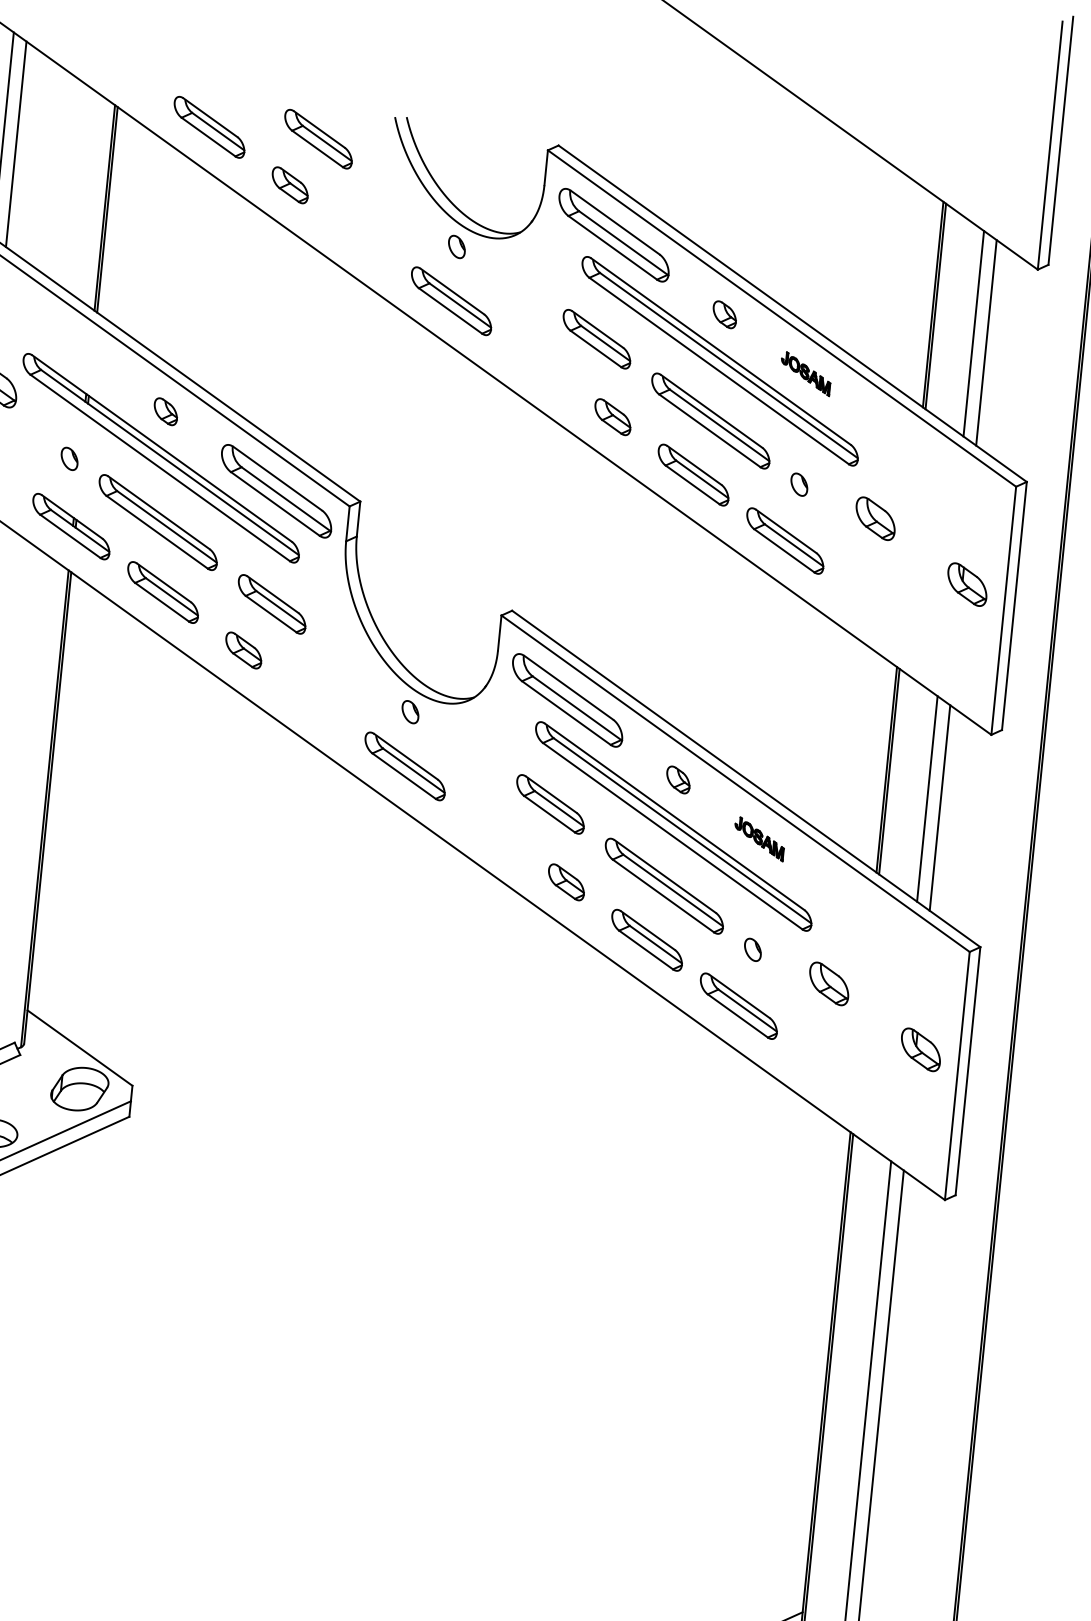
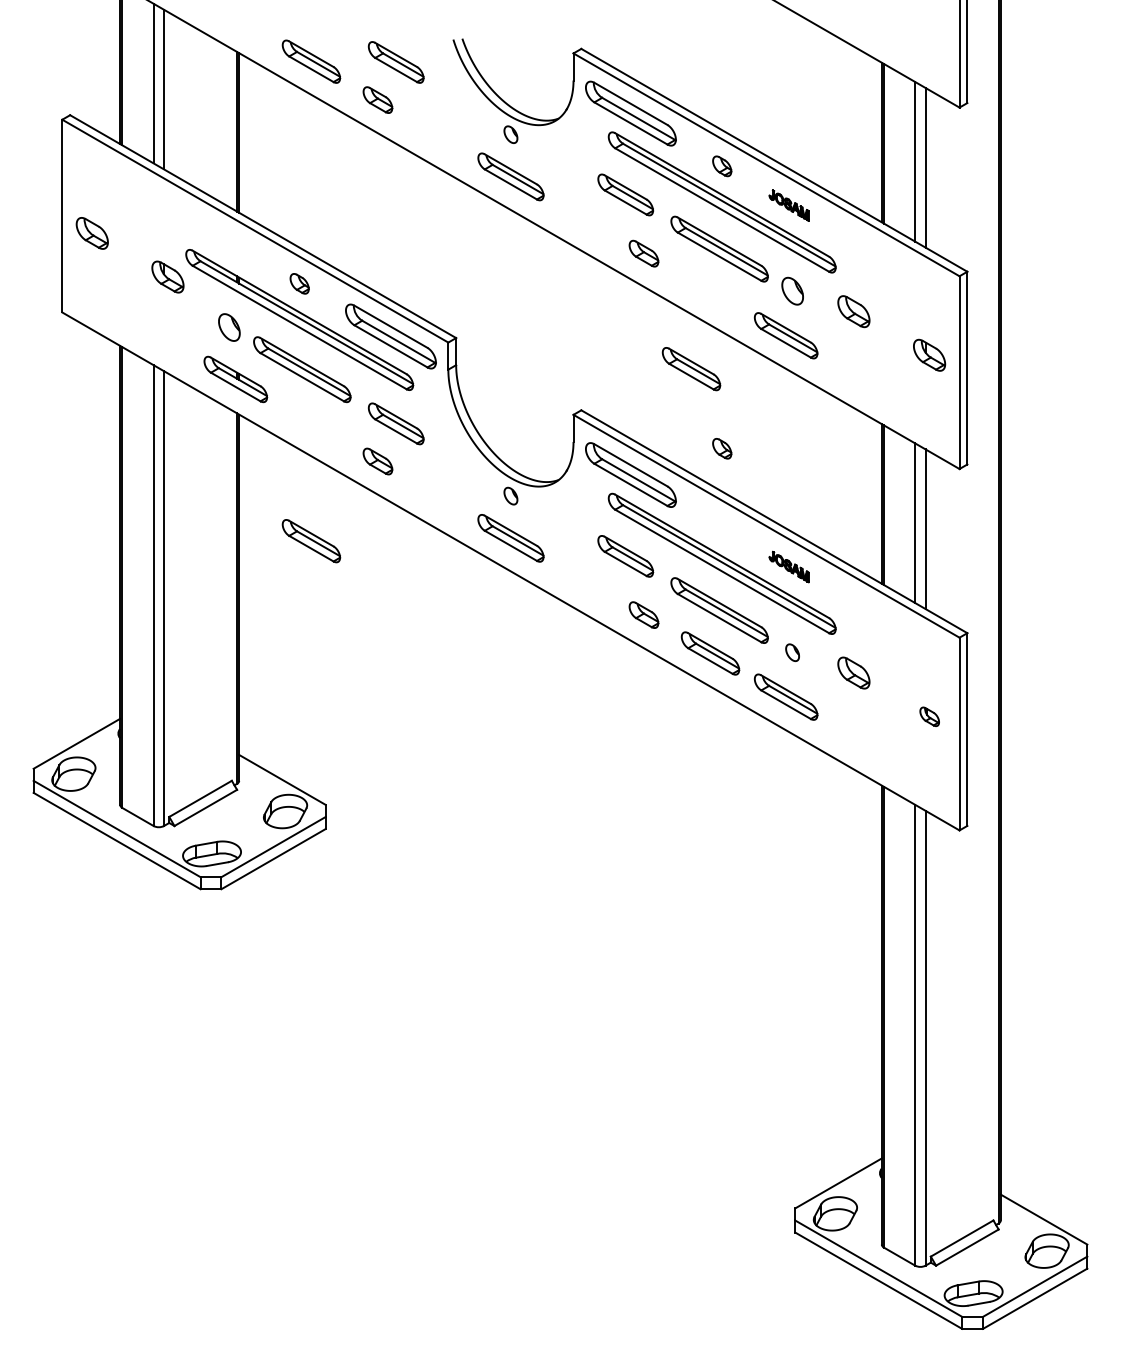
part: (68, 458) -> (228, 327), size x1.6
part: (693, 475) -> (691, 369), moved
part: (799, 484) -> (792, 291), size x1.6
part: (163, 593) -> (311, 541), moved
part: (678, 779) -> (722, 448), moved
part: (920, 1049) -> (929, 716), size x0.6

